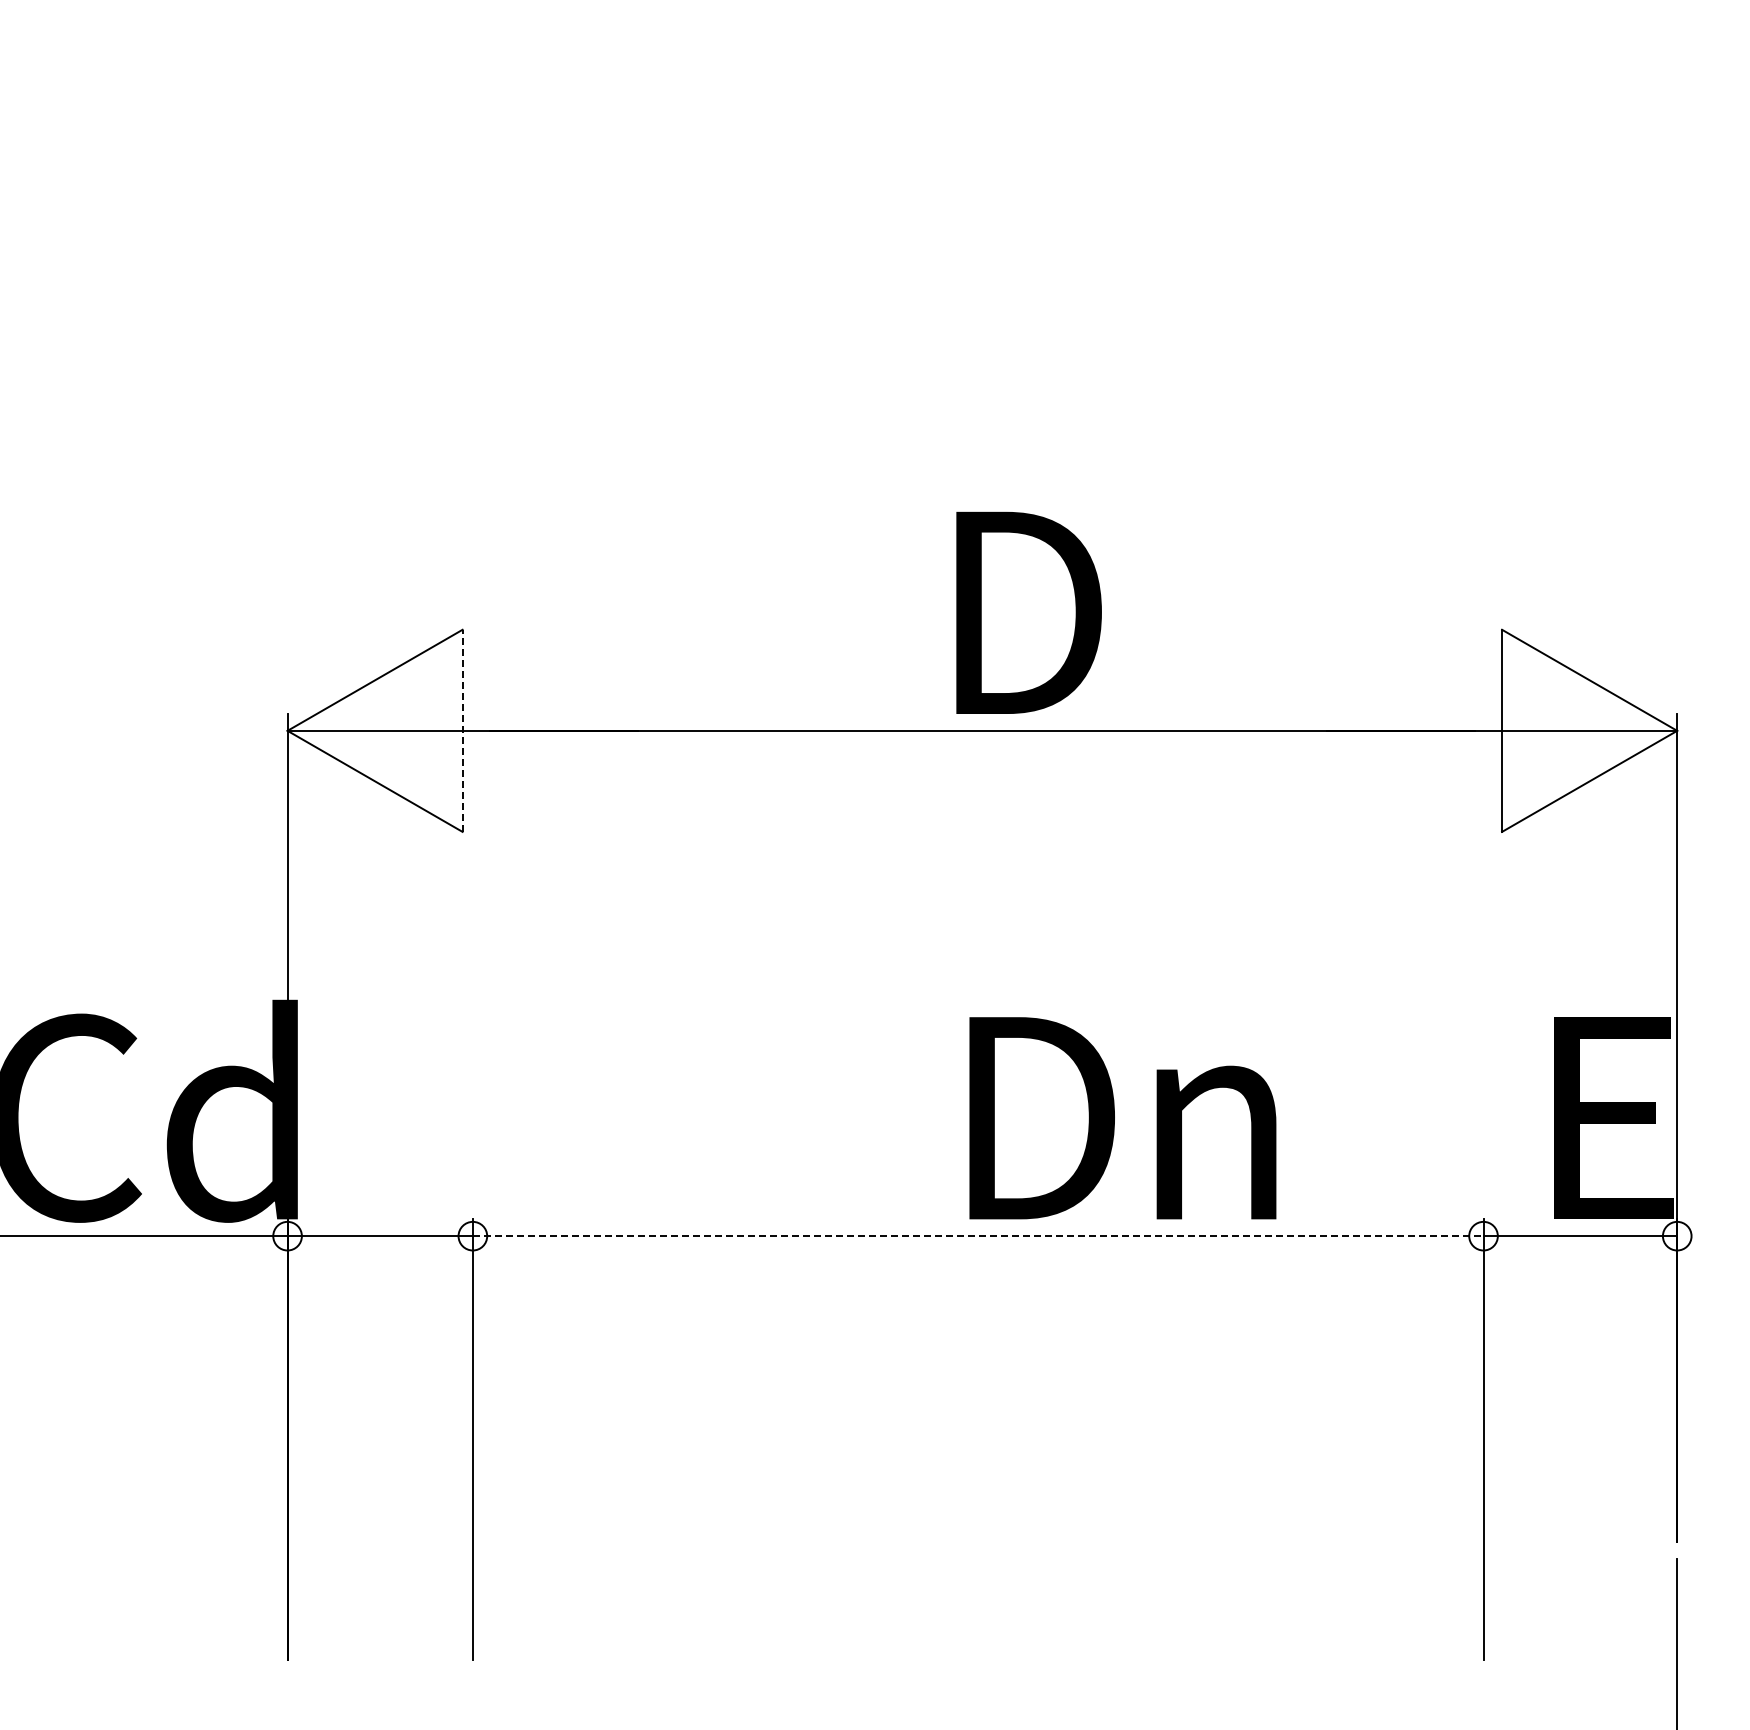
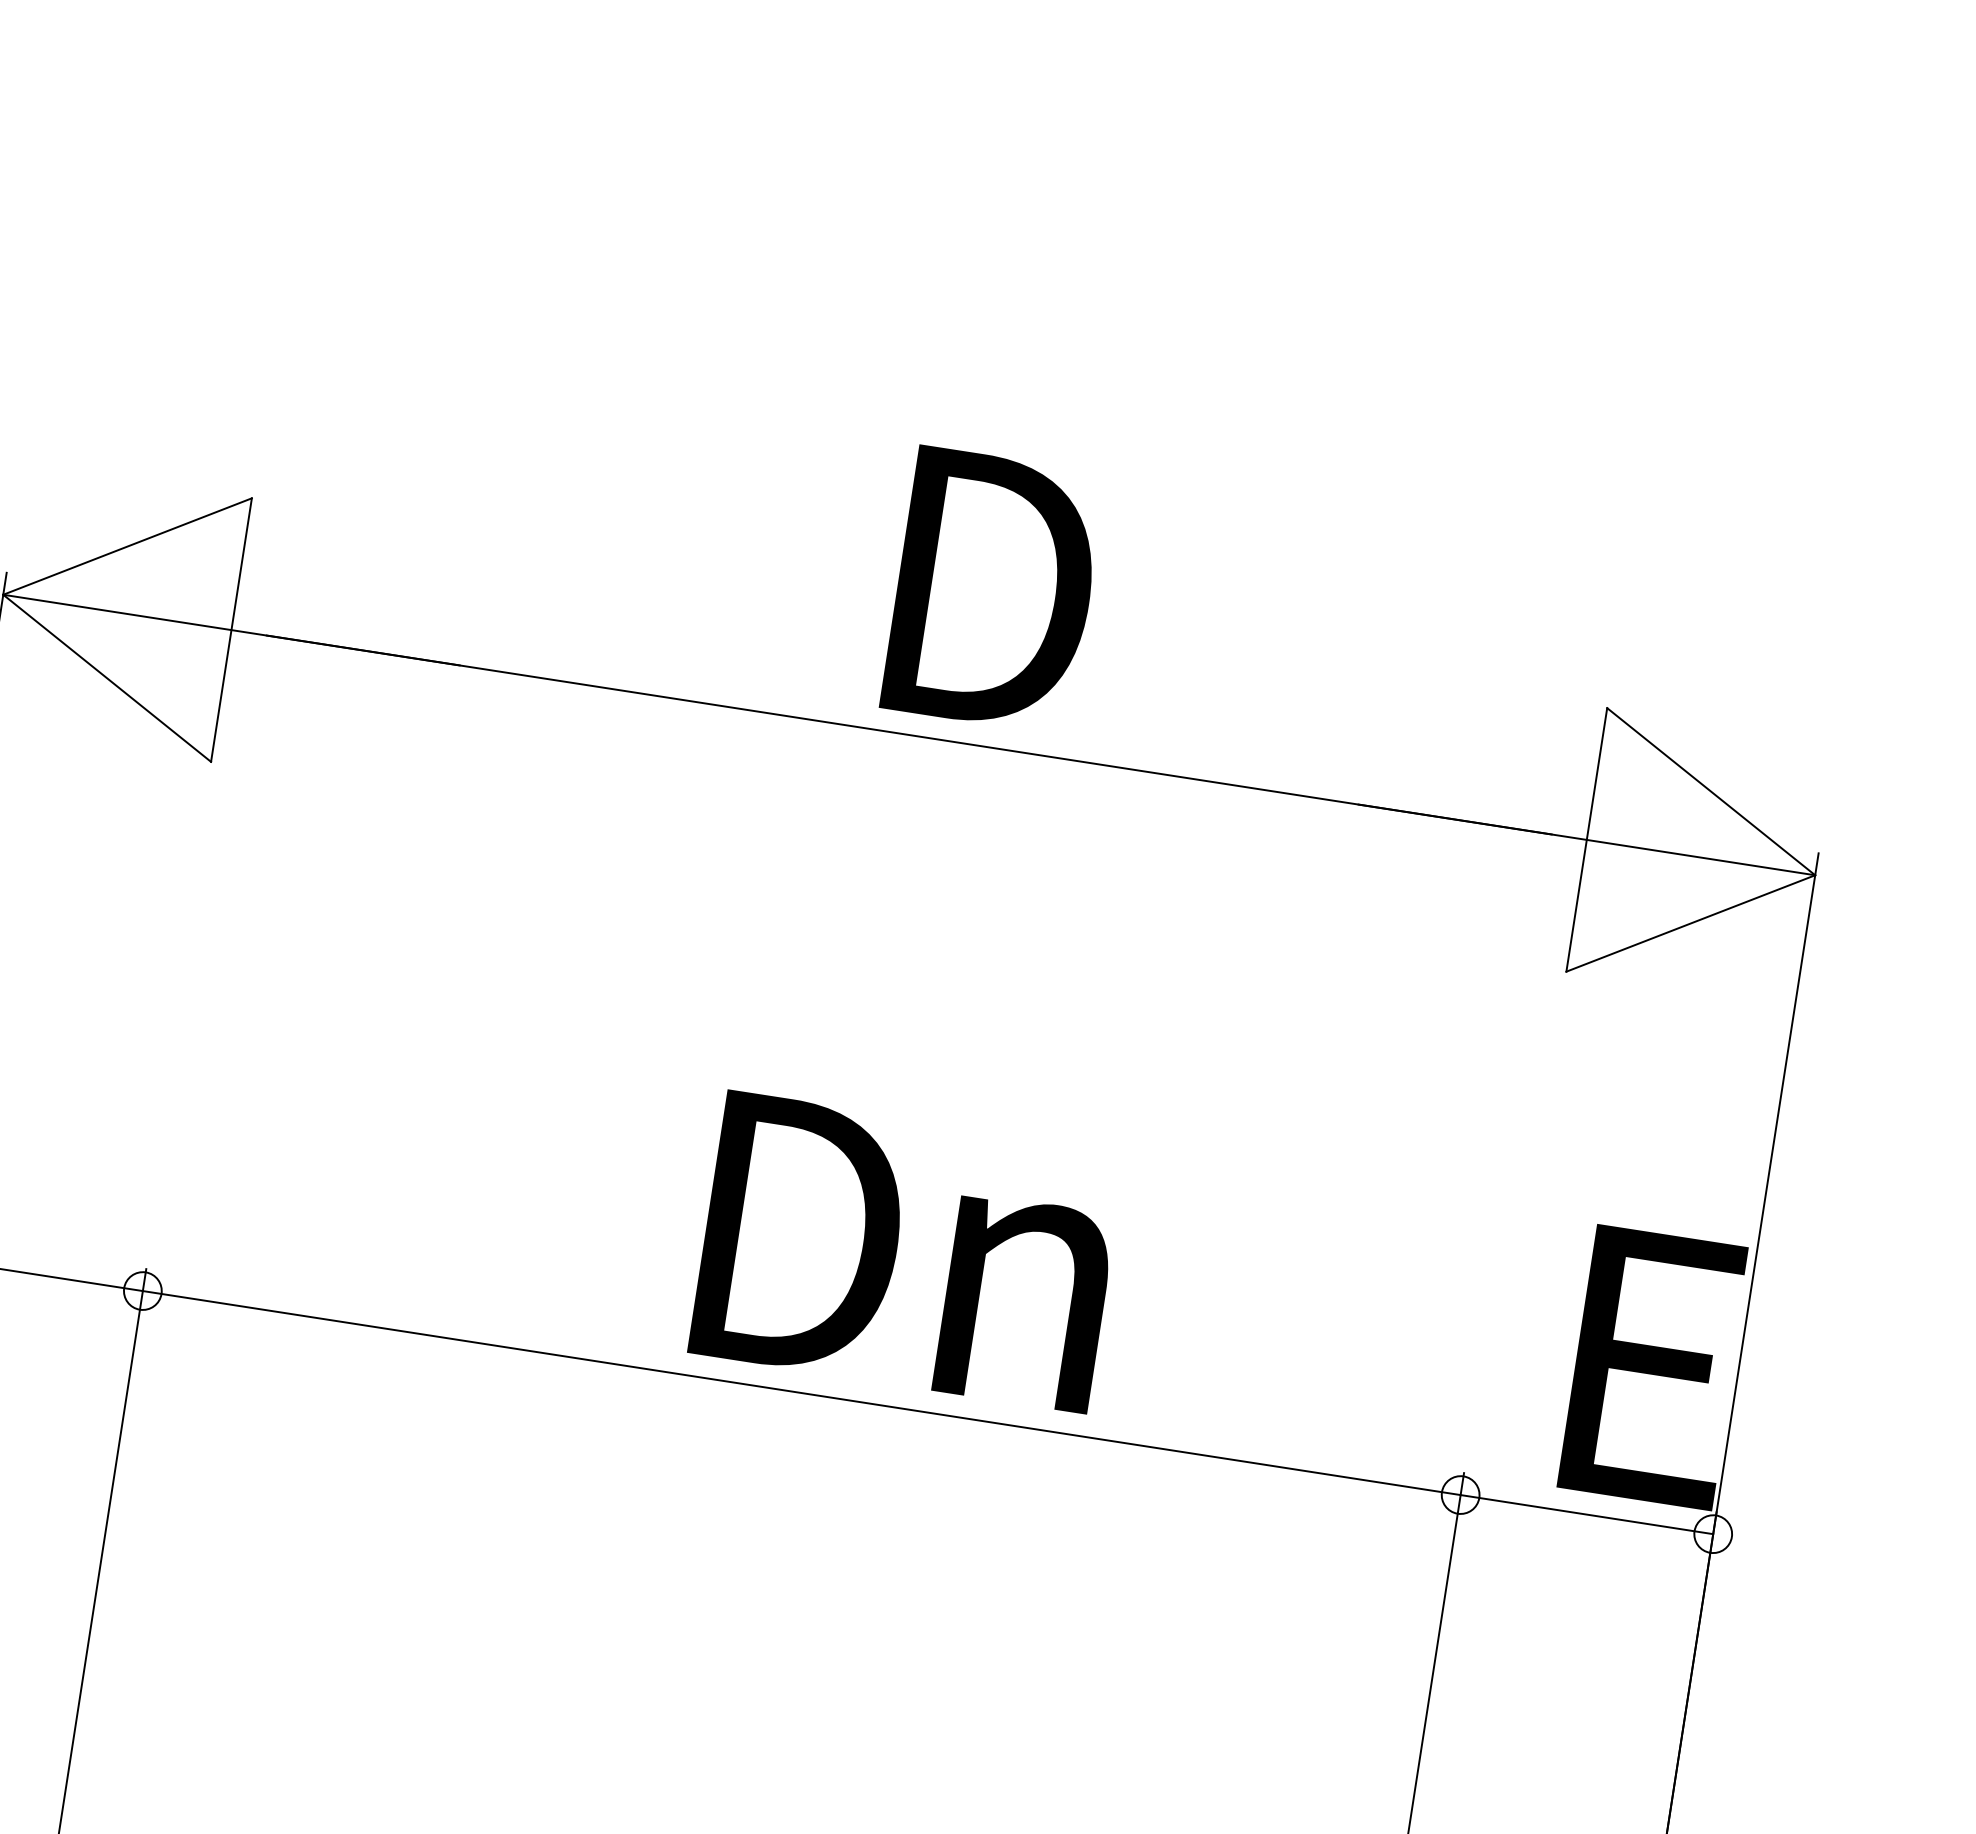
line: (462, 730) -> (231, 629), dashed -> solid
text: (1122, 1118) -> (906, 1252), moved
line: (978, 1236) -> (802, 1393), dashed -> solid

